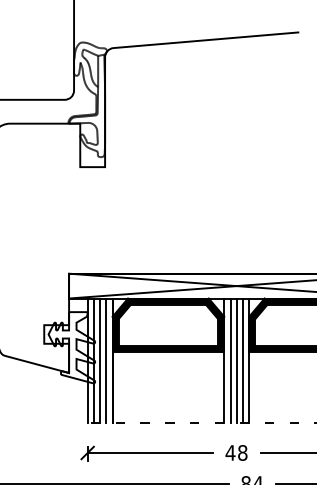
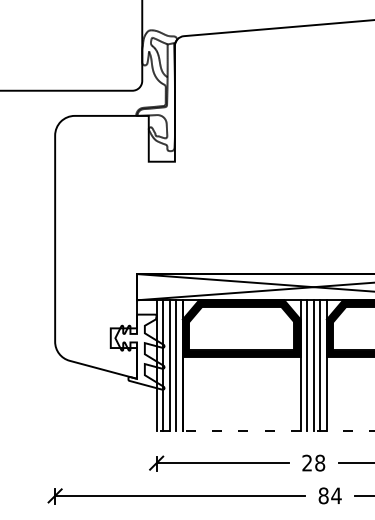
text: (230, 452) -> (307, 462), 48 -> 28

